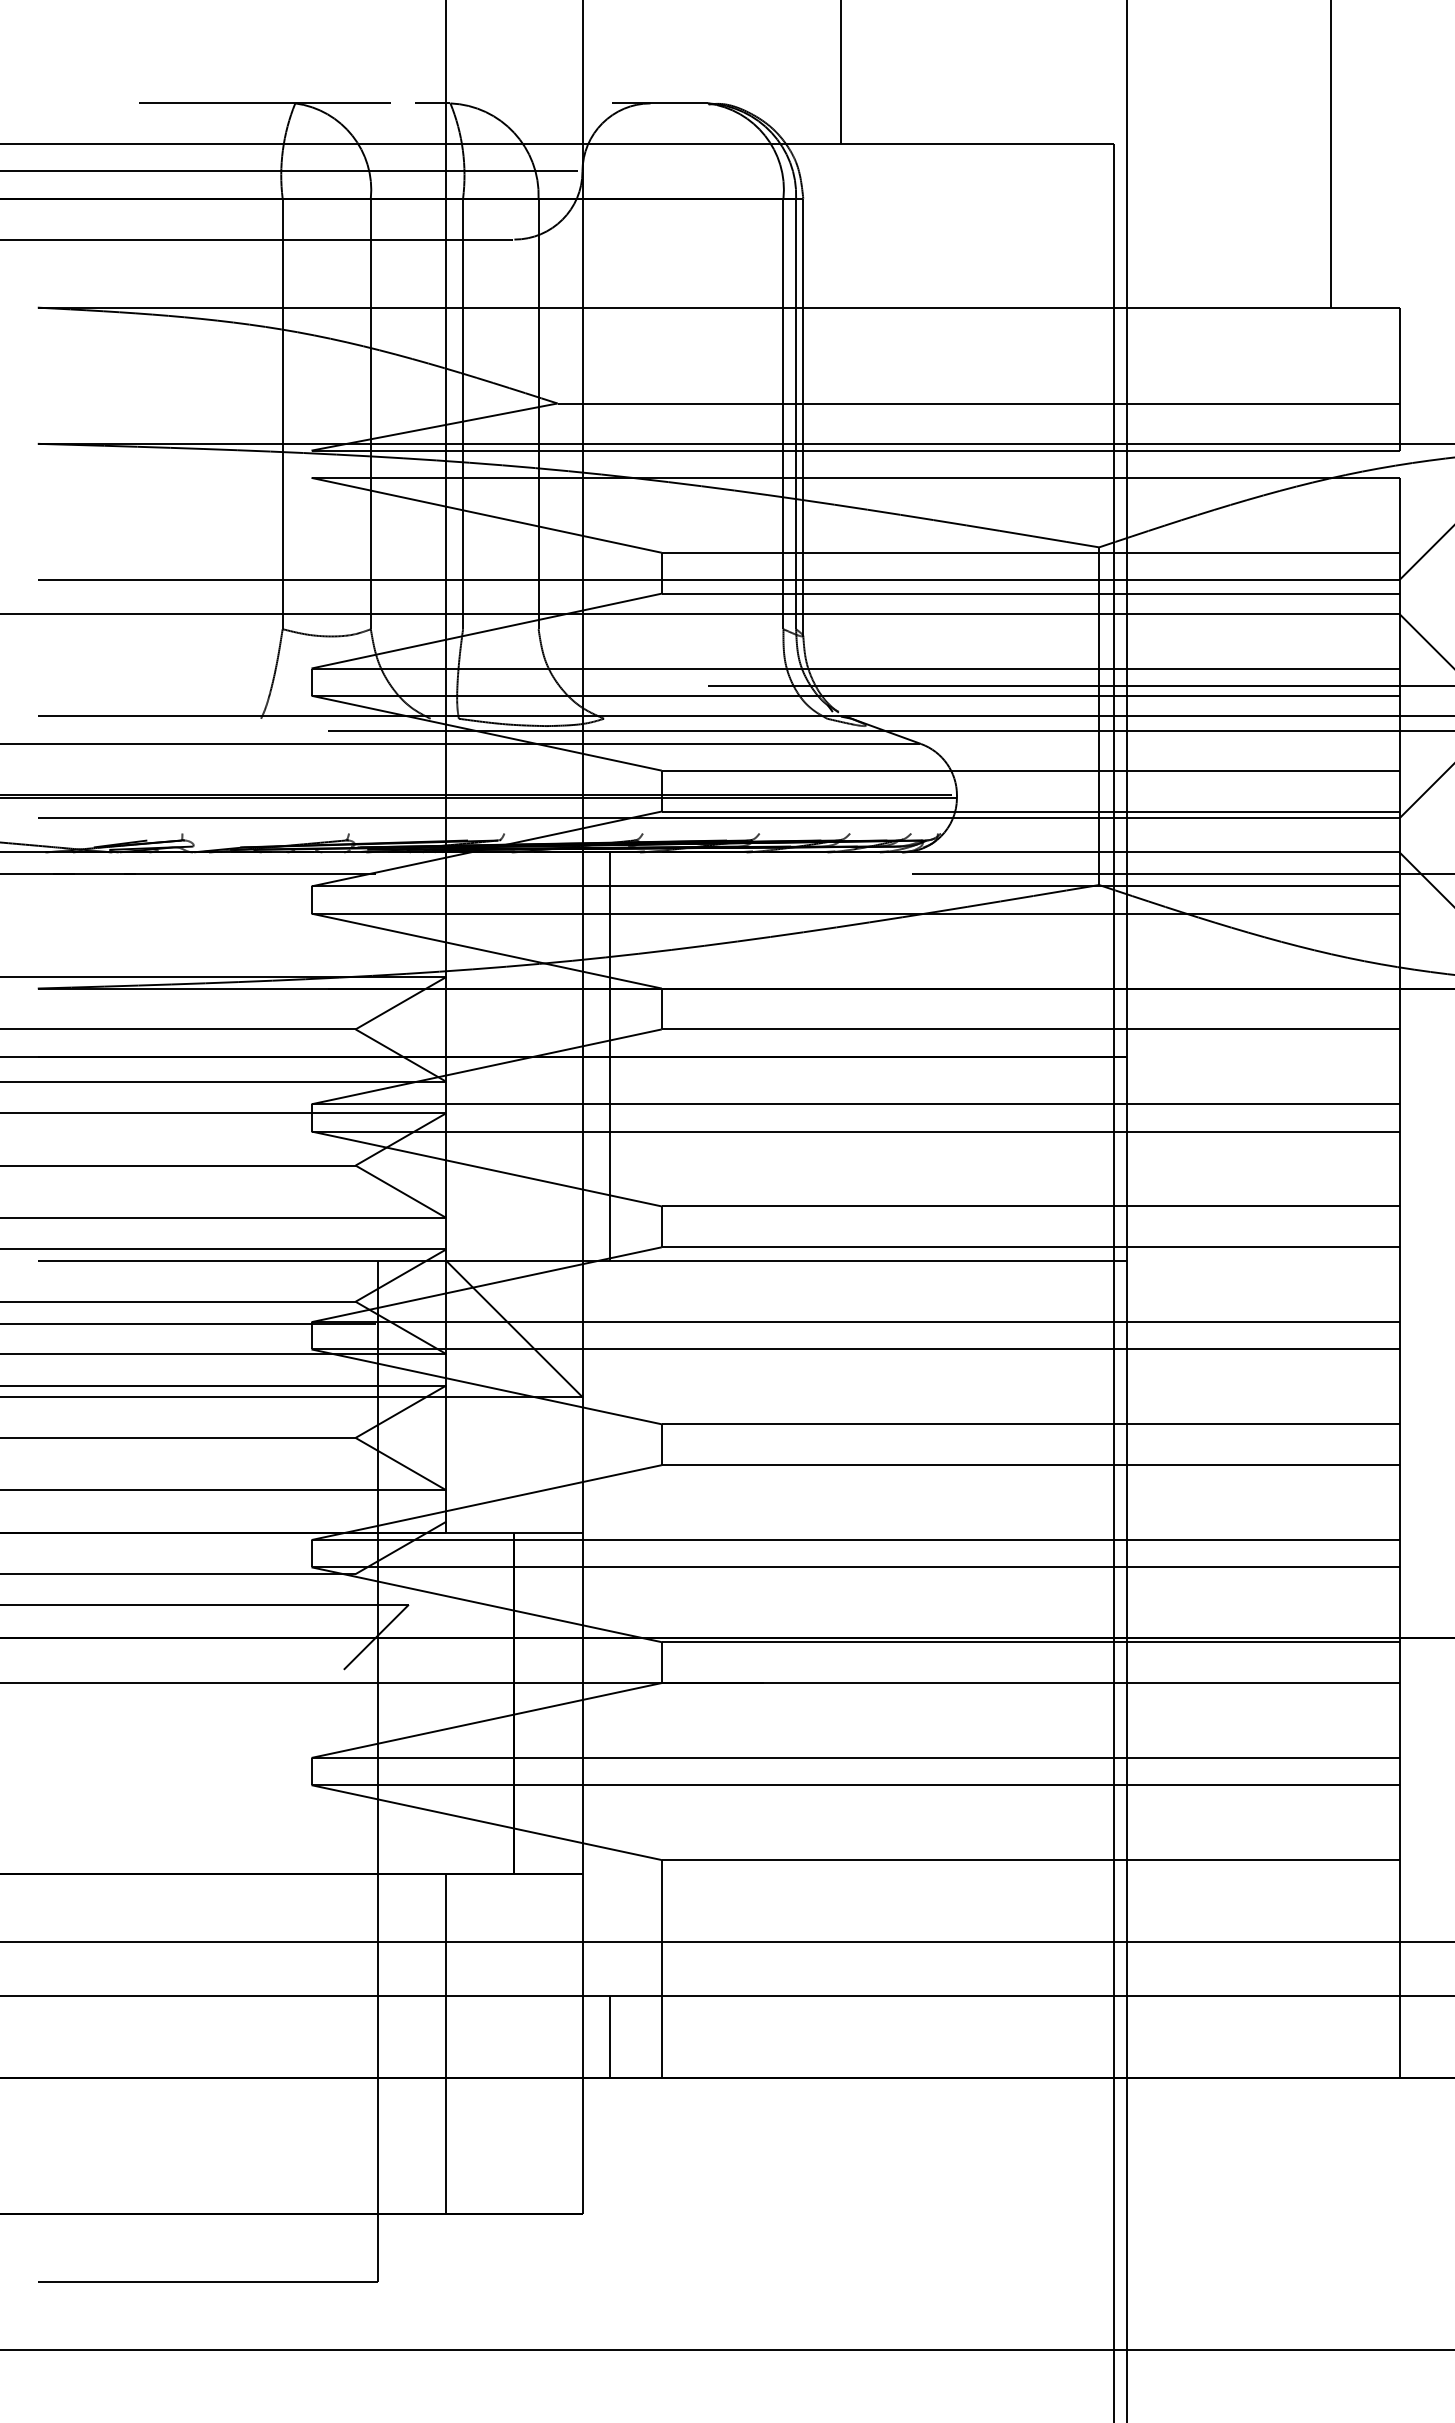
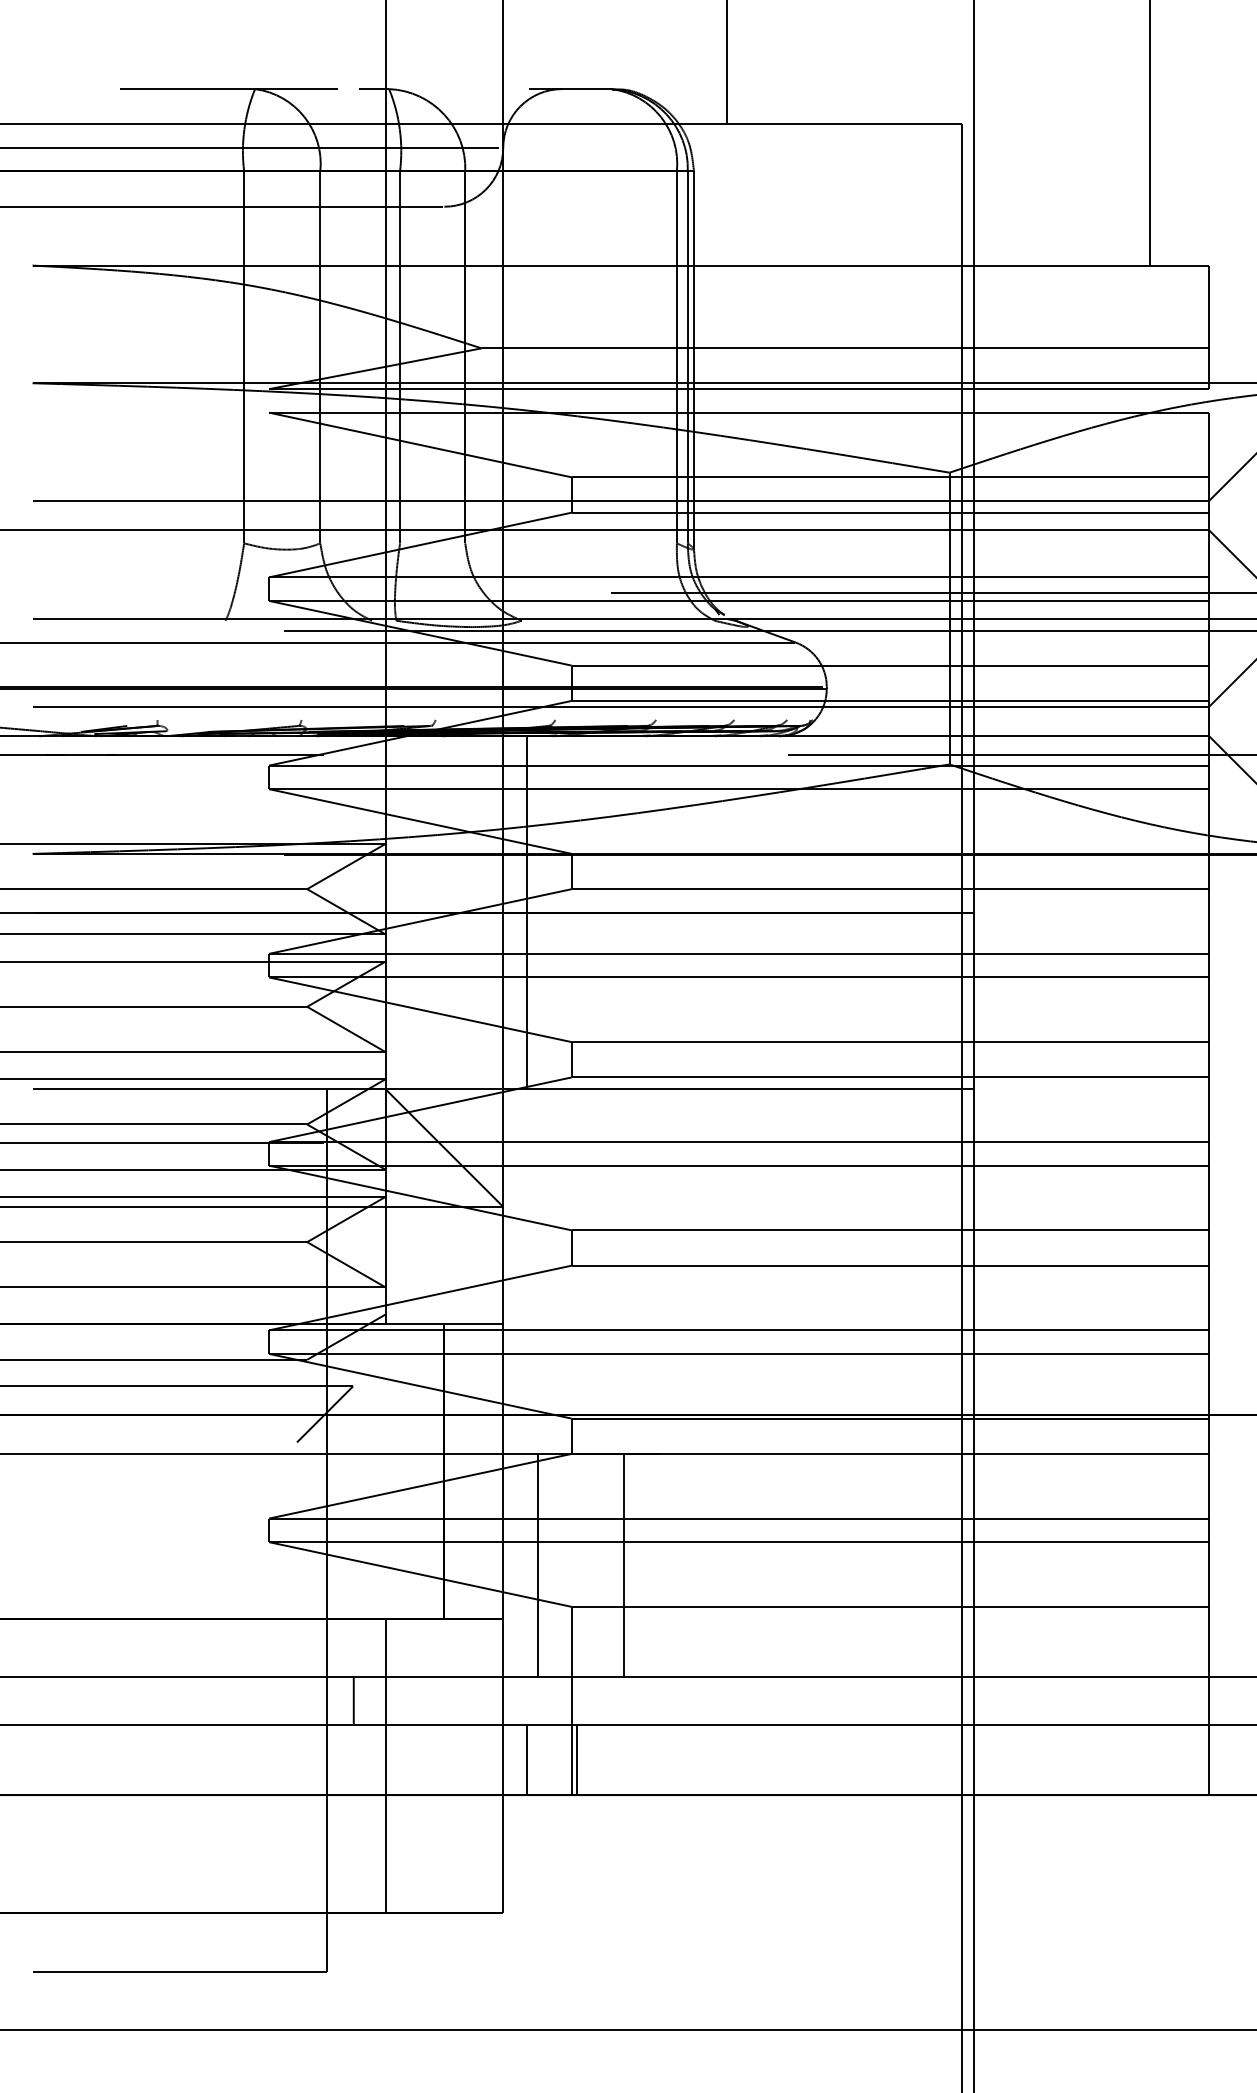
line: (622, 1812) -> (537, 1565), added
line: (722, 1812) -> (624, 1565), added
line: (409, 1968) -> (353, 1700), added
line: (667, 2036) -> (576, 1759), added

